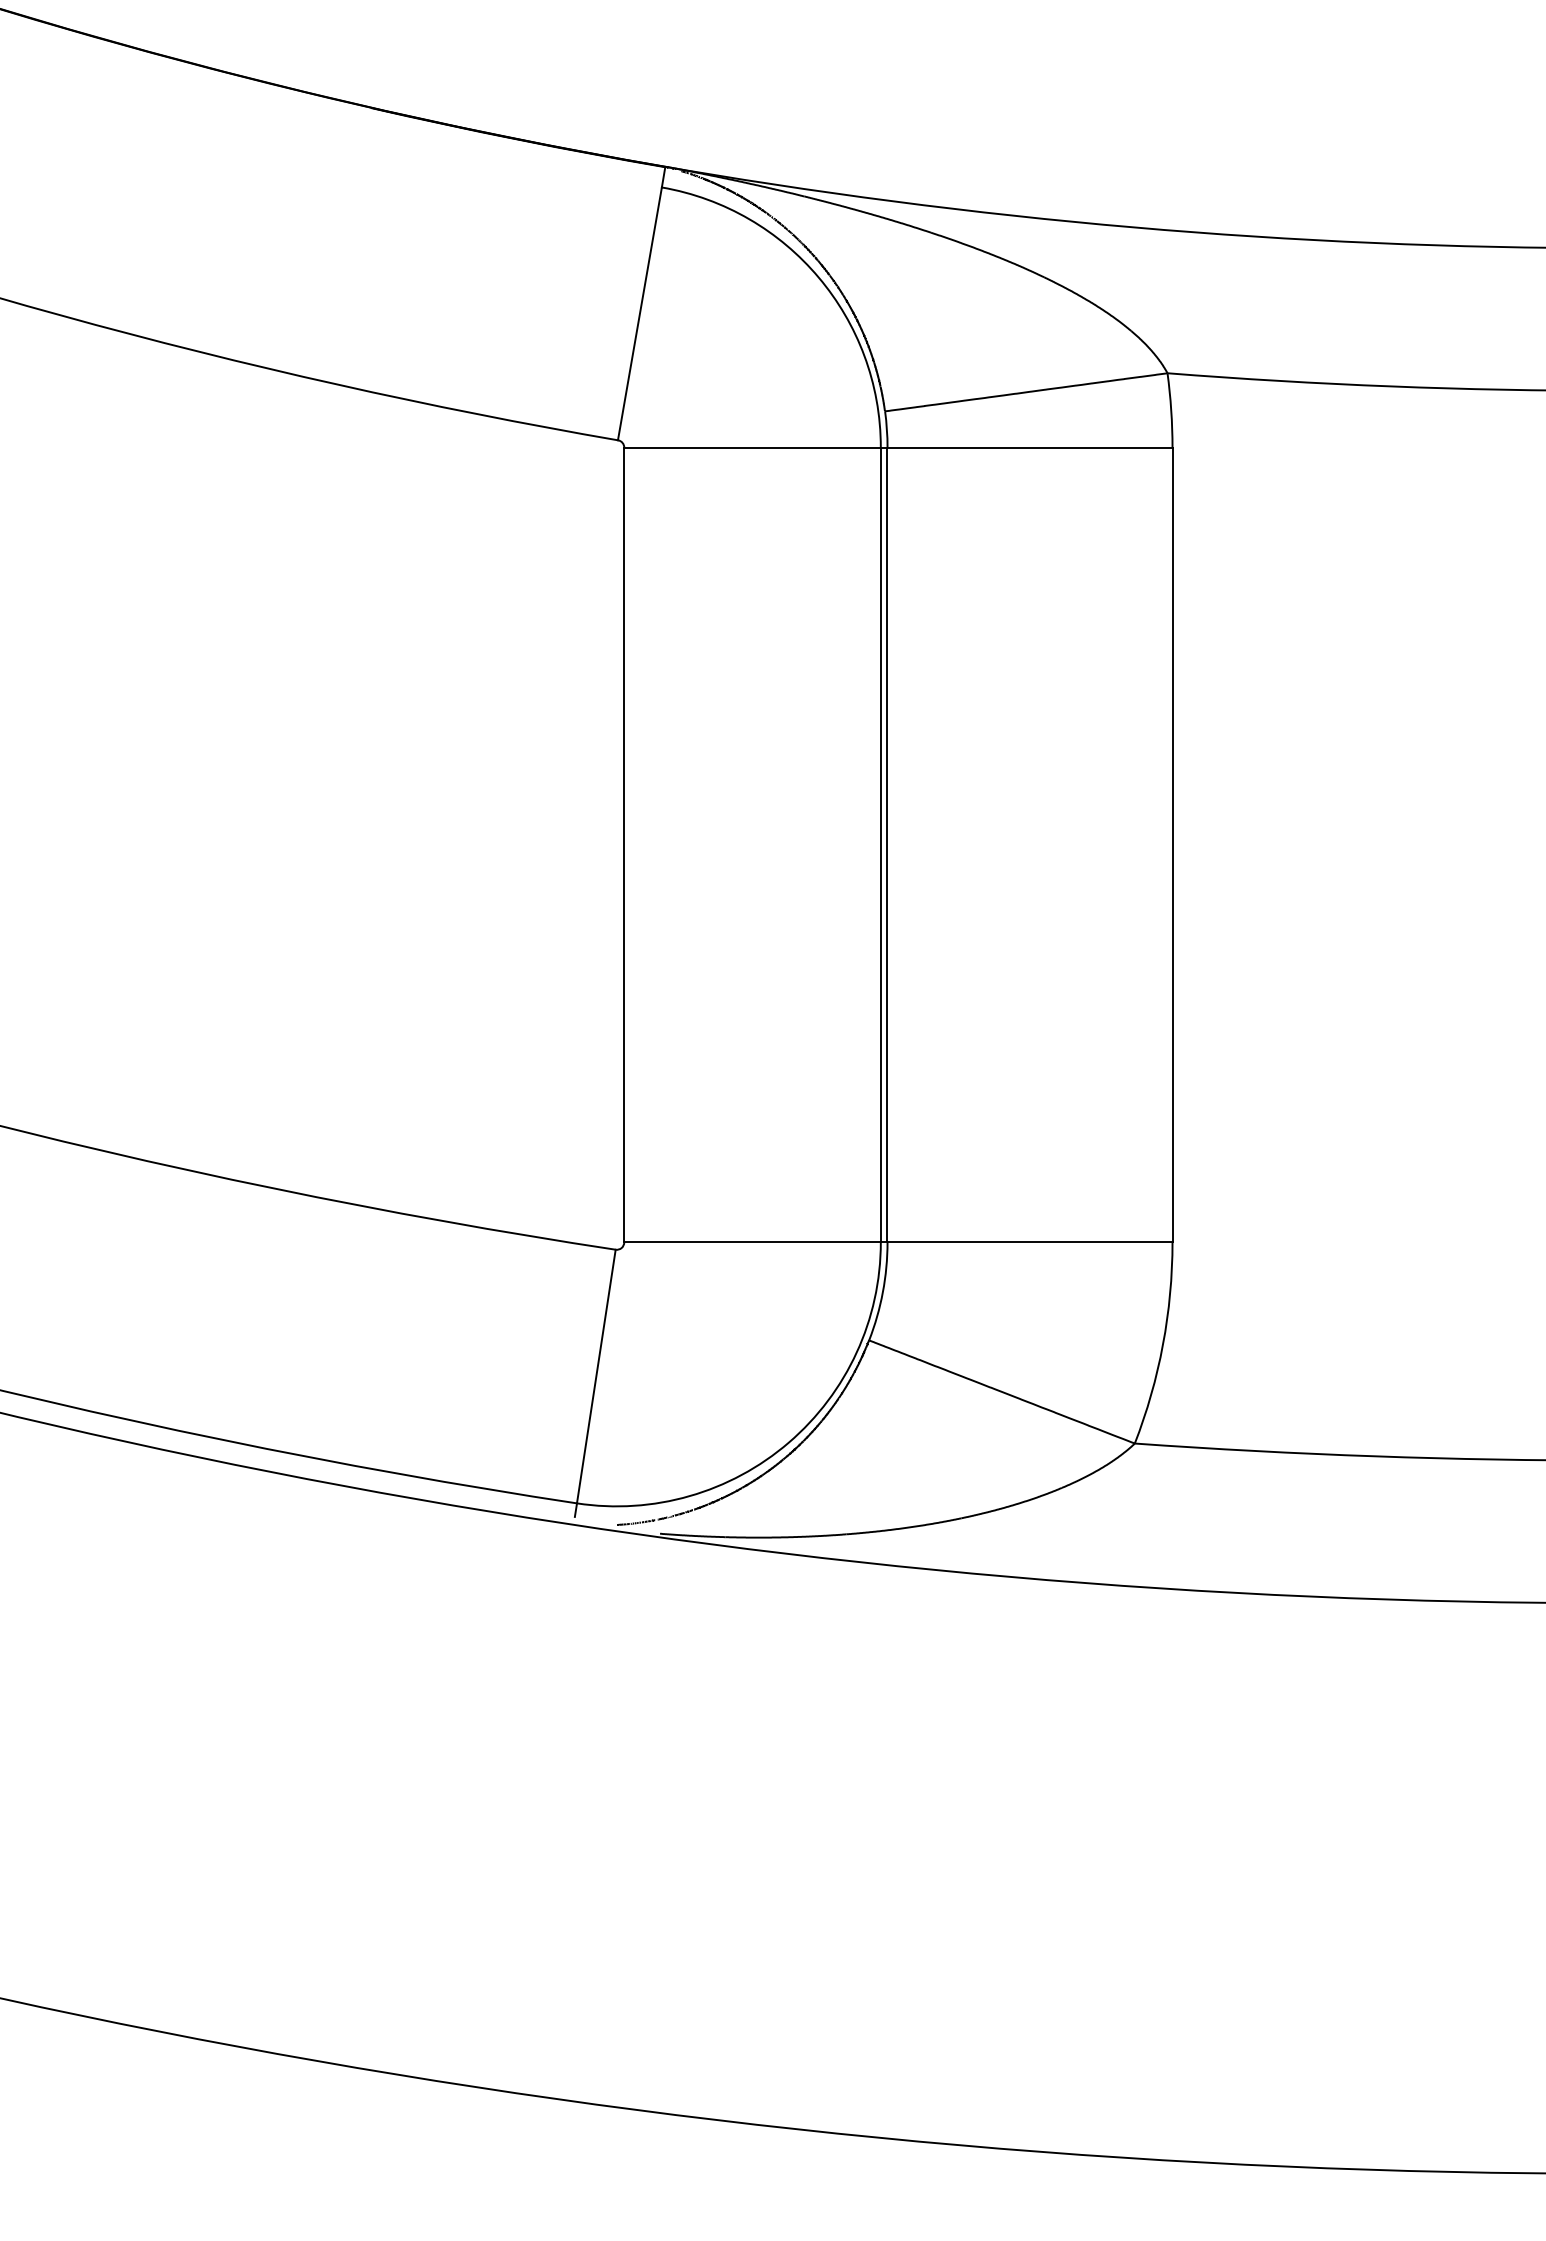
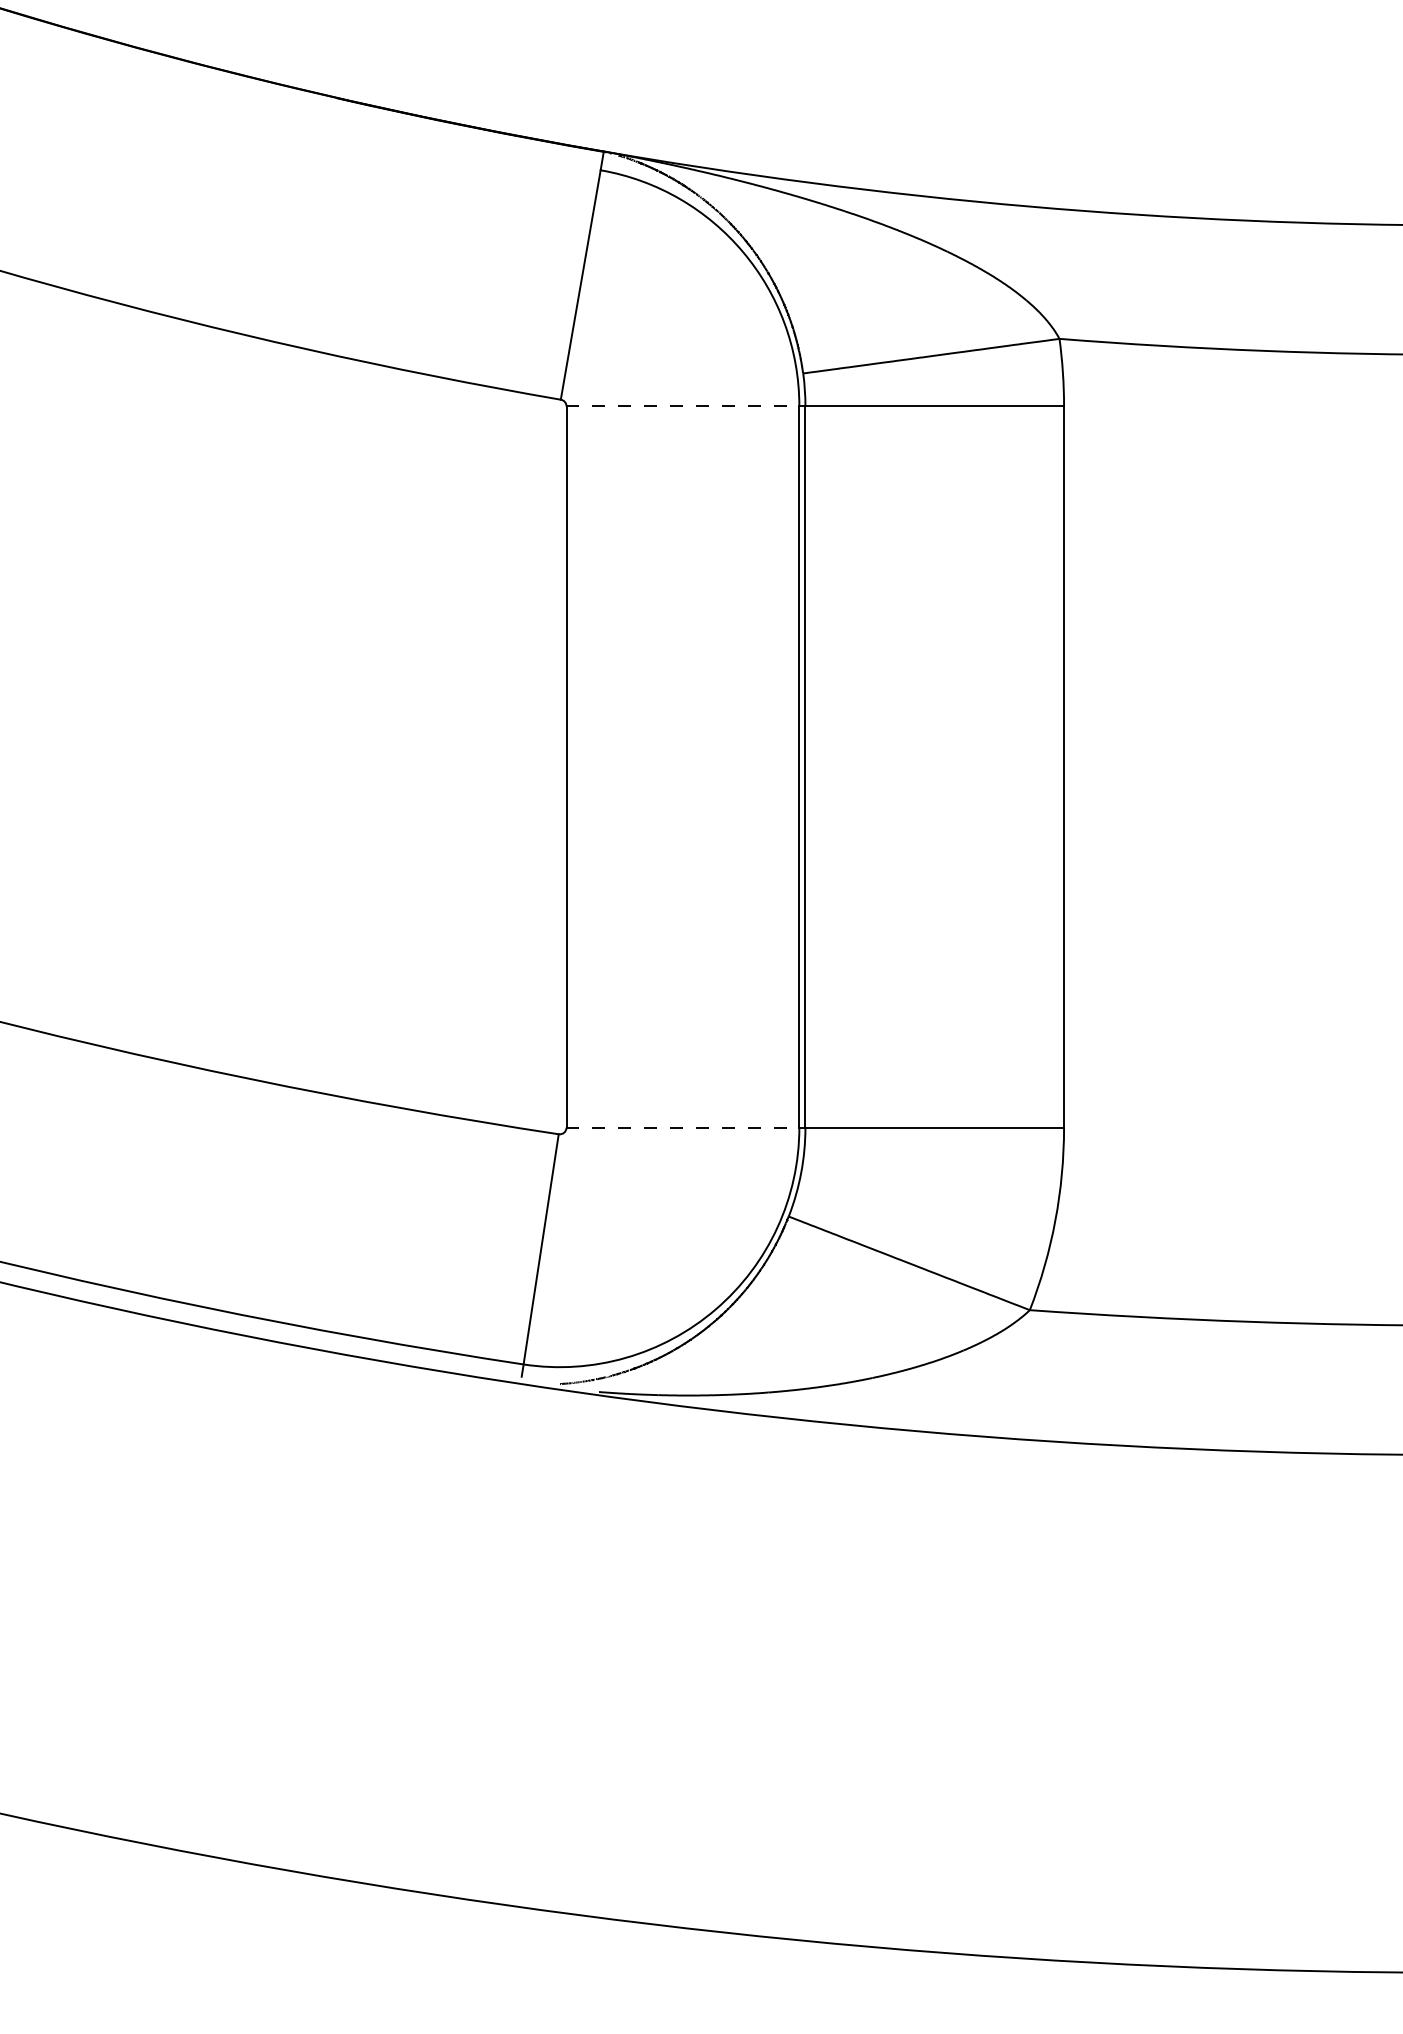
line: (753, 447) -> (683, 406), solid -> dashed
line: (753, 1242) -> (683, 1127), solid -> dashed

